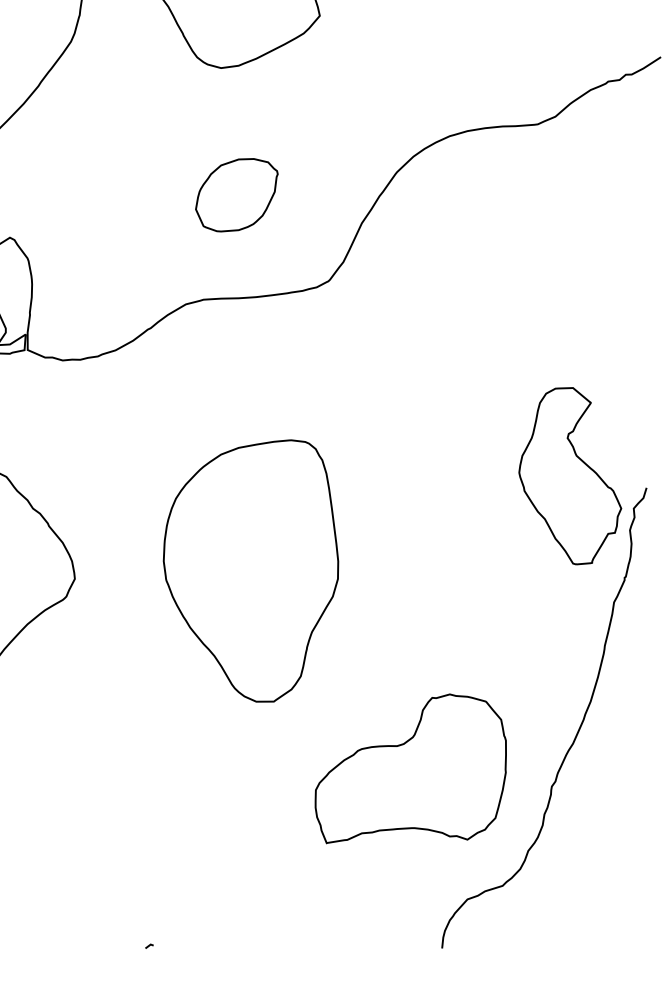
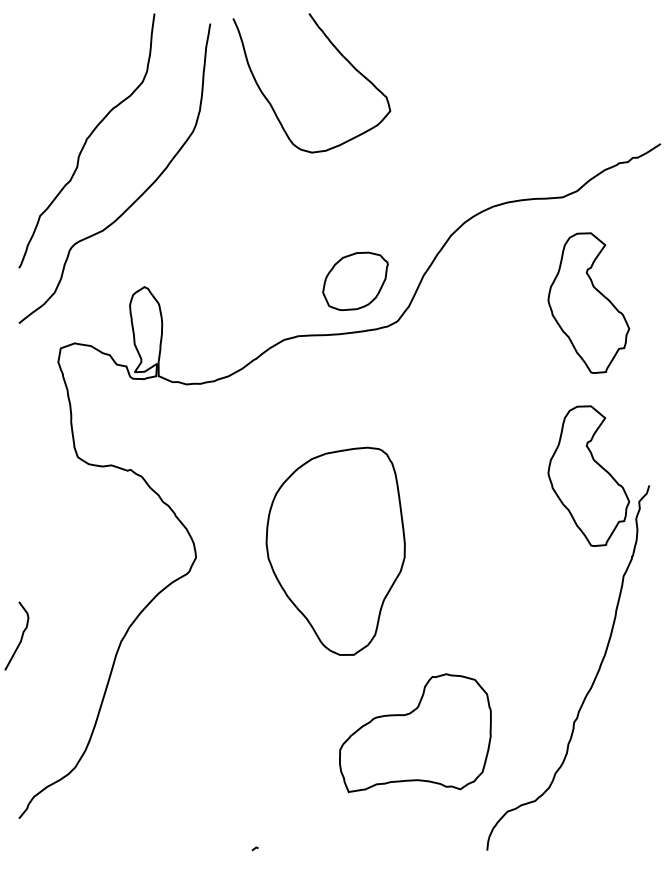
part: (236, 194) -> (355, 280), moved
part: (569, 257) -> (588, 302), added
part: (410, 769) -> (415, 733), moved

